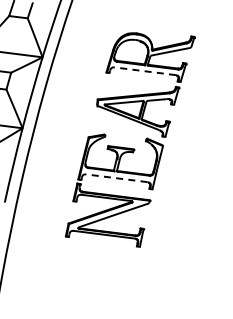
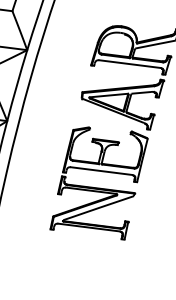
line: (145, 71) -> (130, 64), dashed -> solid
line: (116, 178) -> (101, 171), dashed -> solid

